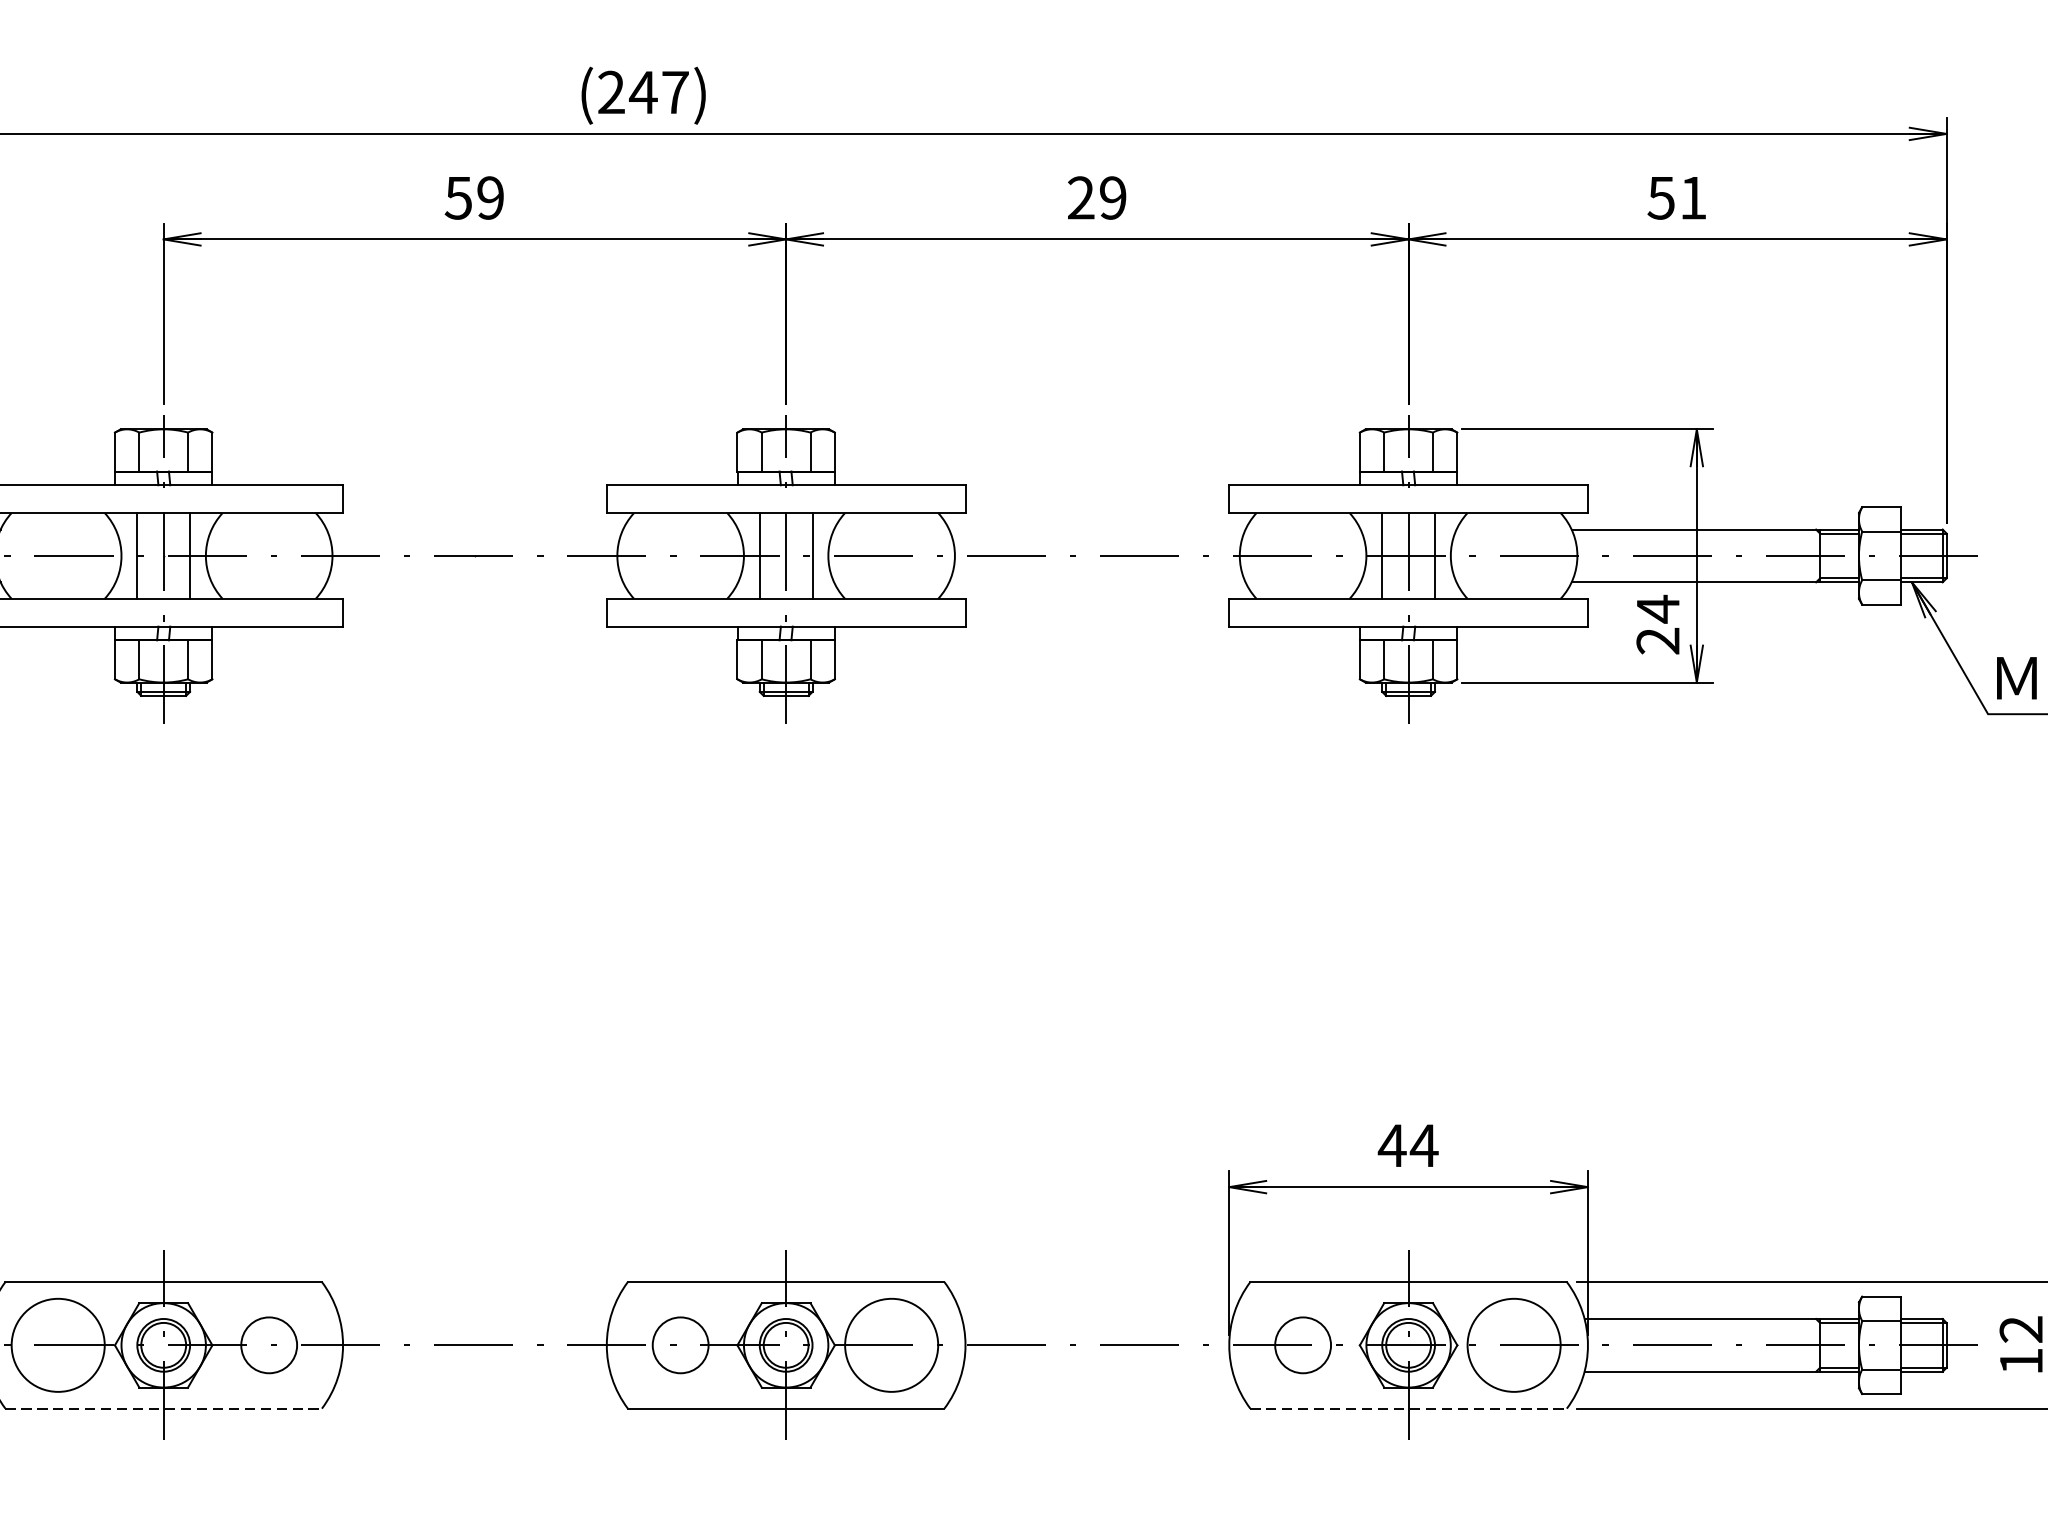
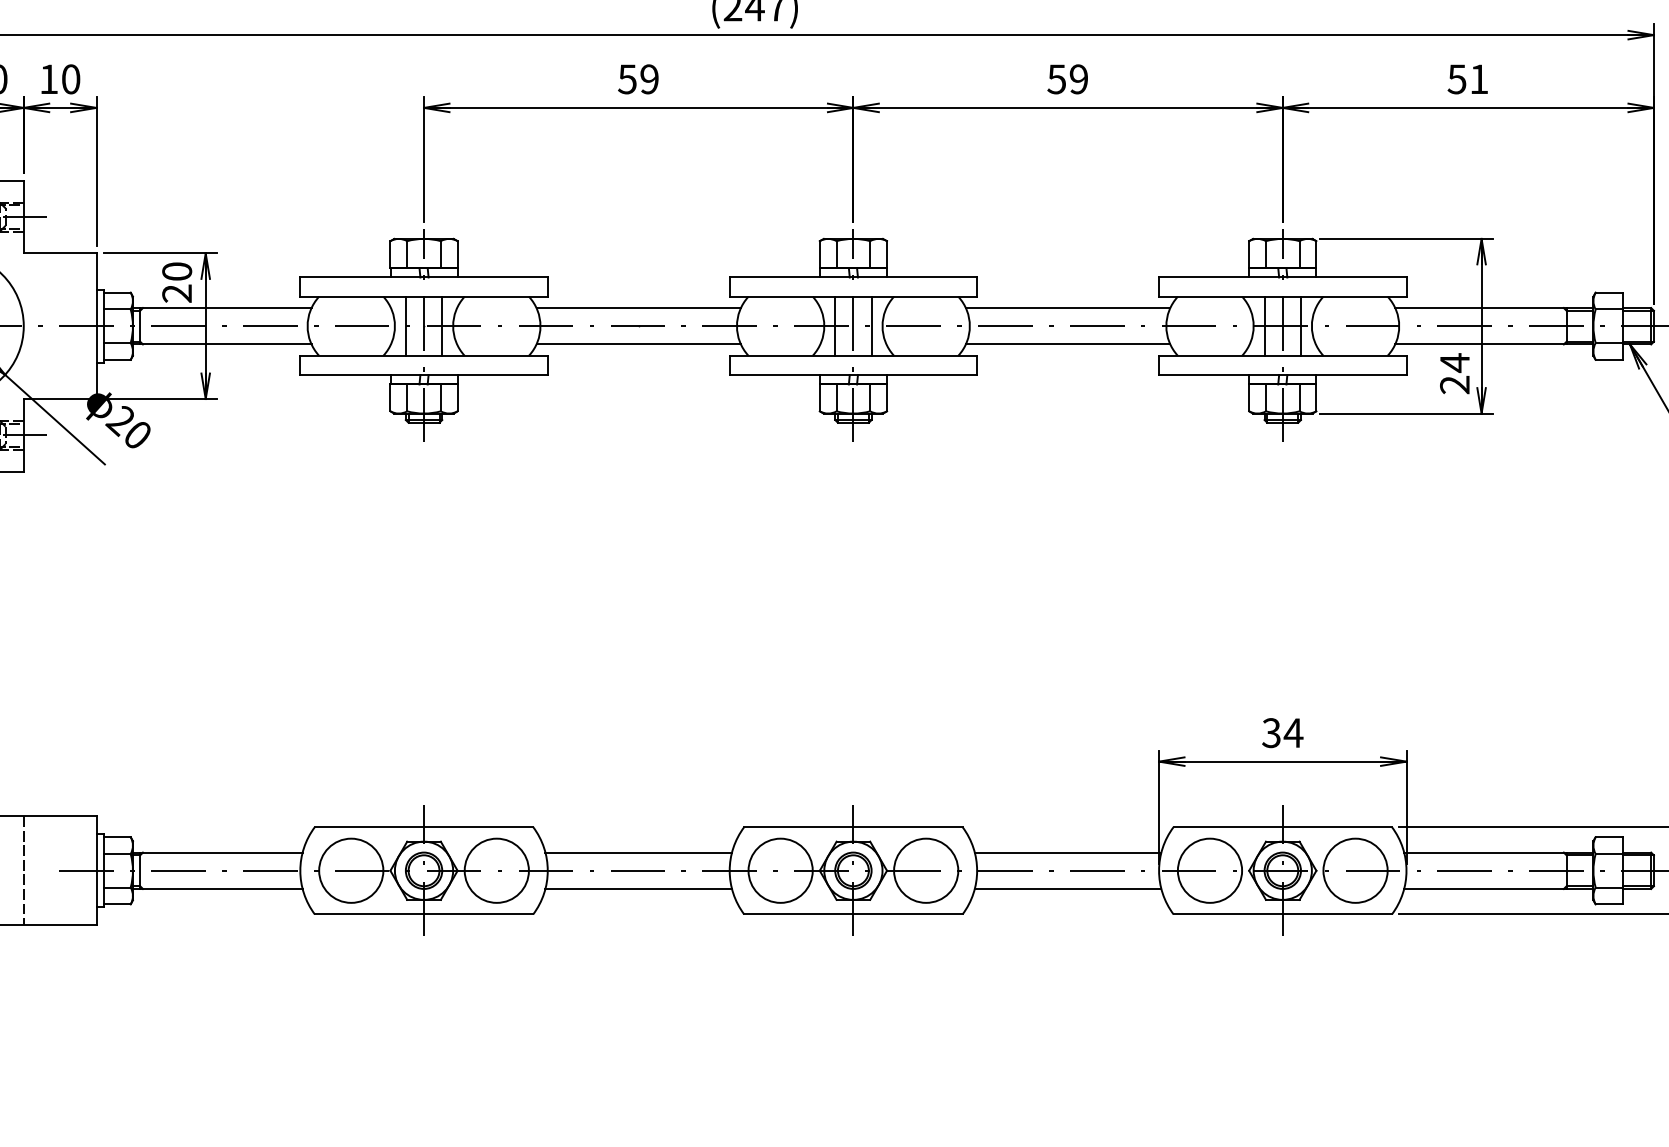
text: (1080, 198) -> (1056, 79), 29 -> 59
line: (474, 530) -> (638, 308), added
line: (1096, 530) -> (1067, 308), added
line: (474, 582) -> (638, 344), added
line: (1096, 582) -> (1067, 344), added
text: (1392, 1146) -> (1271, 733), 44 -> 34
line: (474, 1318) -> (638, 852), added
line: (1096, 1318) -> (1067, 852), added
circle: (268, 1344) -> (496, 870), size x1.67
circle: (680, 1344) -> (780, 870), size x1.67
circle: (1302, 1344) -> (1209, 870), size x1.67
line: (474, 1371) -> (638, 888), added
line: (1096, 1371) -> (1067, 888), added
line: (164, 1408) -> (424, 914), dashed -> solid
line: (1409, 1408) -> (1283, 914), dashed -> solid

